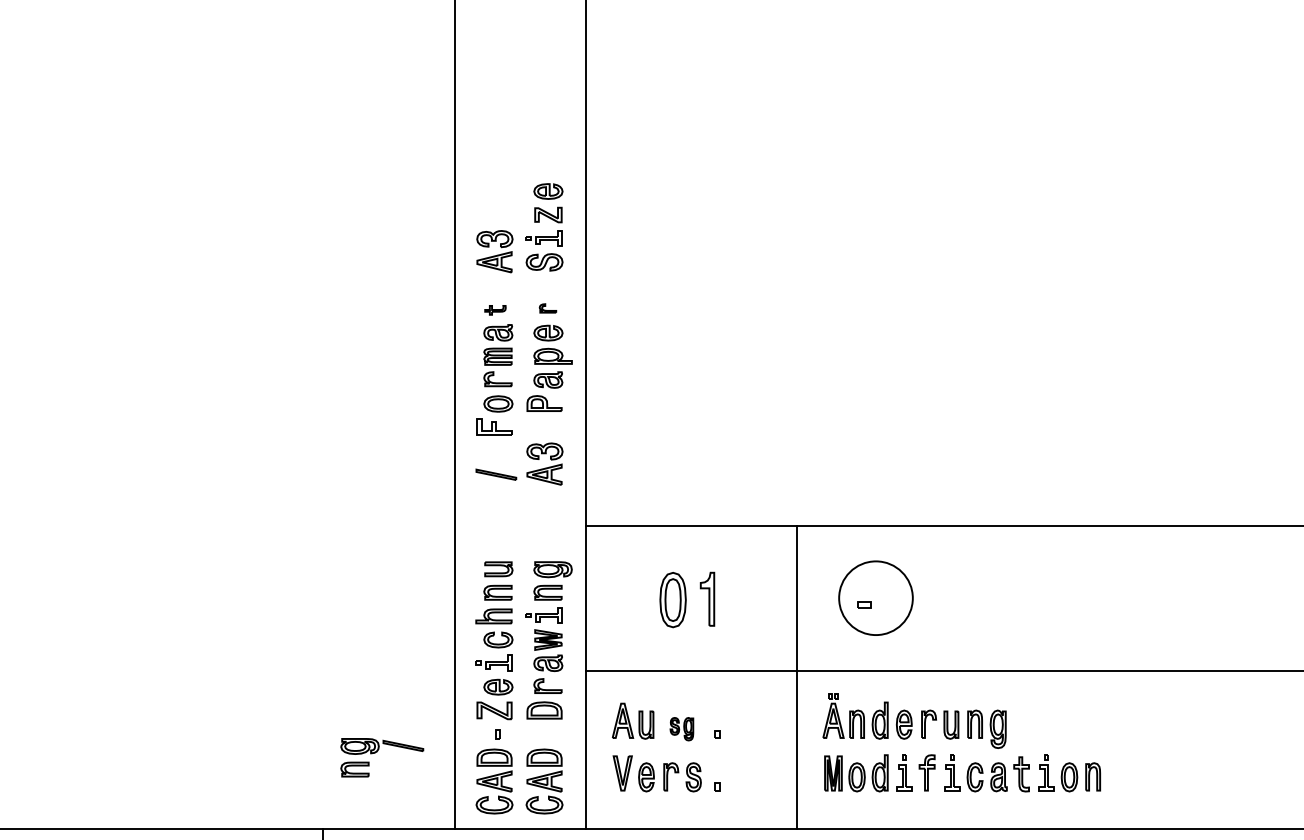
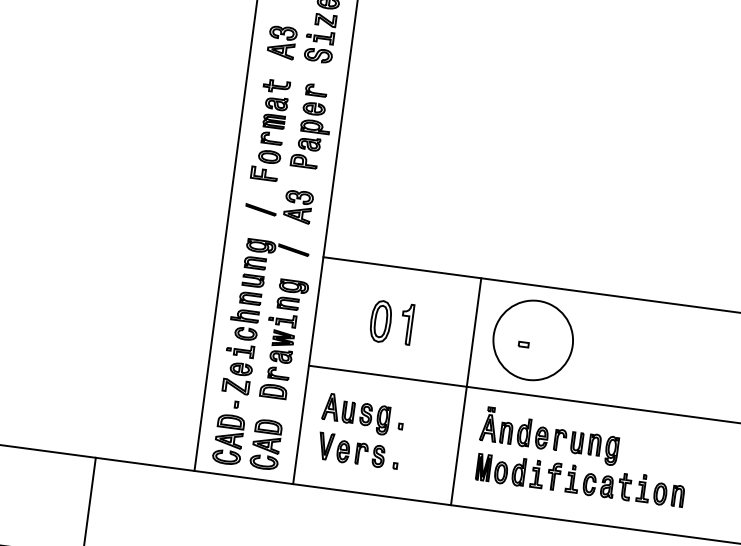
part: (547, 308) -> (315, 90), size x1.67
part: (495, 310) -> (276, 86), size x1.67
circle: (875, 597) -> (532, 339), size x1.43
part: (681, 728) -> (374, 418), size x1.67
part: (377, 752) -> (273, 252), moved

